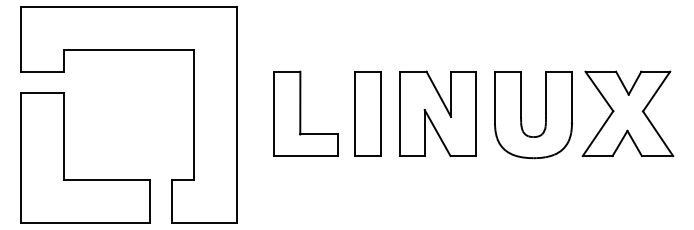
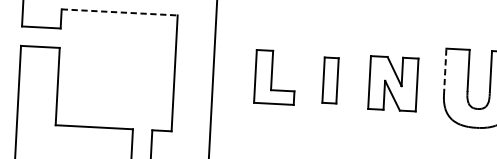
line: (128, 50) -> (119, 12), solid -> dashed
line: (495, 97) -> (445, 71), solid -> dashed
part: (305, 113) -> (274, 77), size x0.7
part: (367, 113) -> (330, 80), size x0.6
part: (437, 113) -> (392, 83), size x0.7

